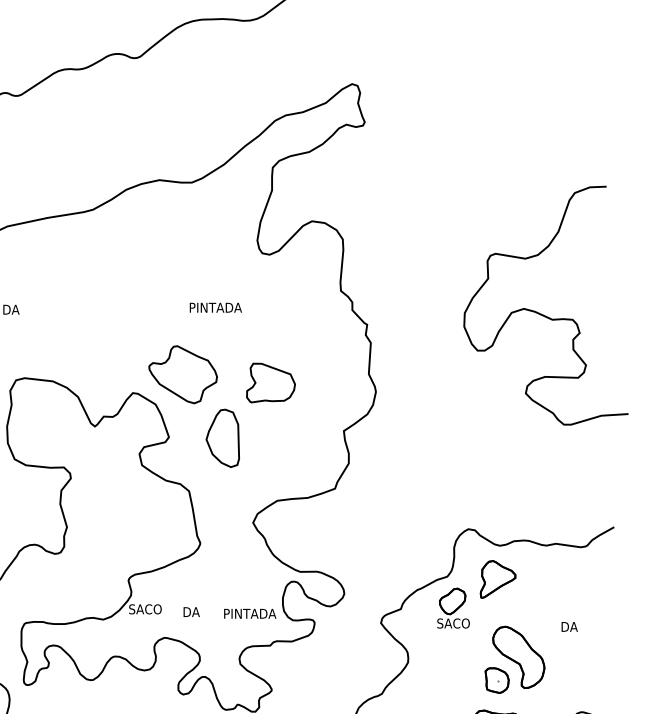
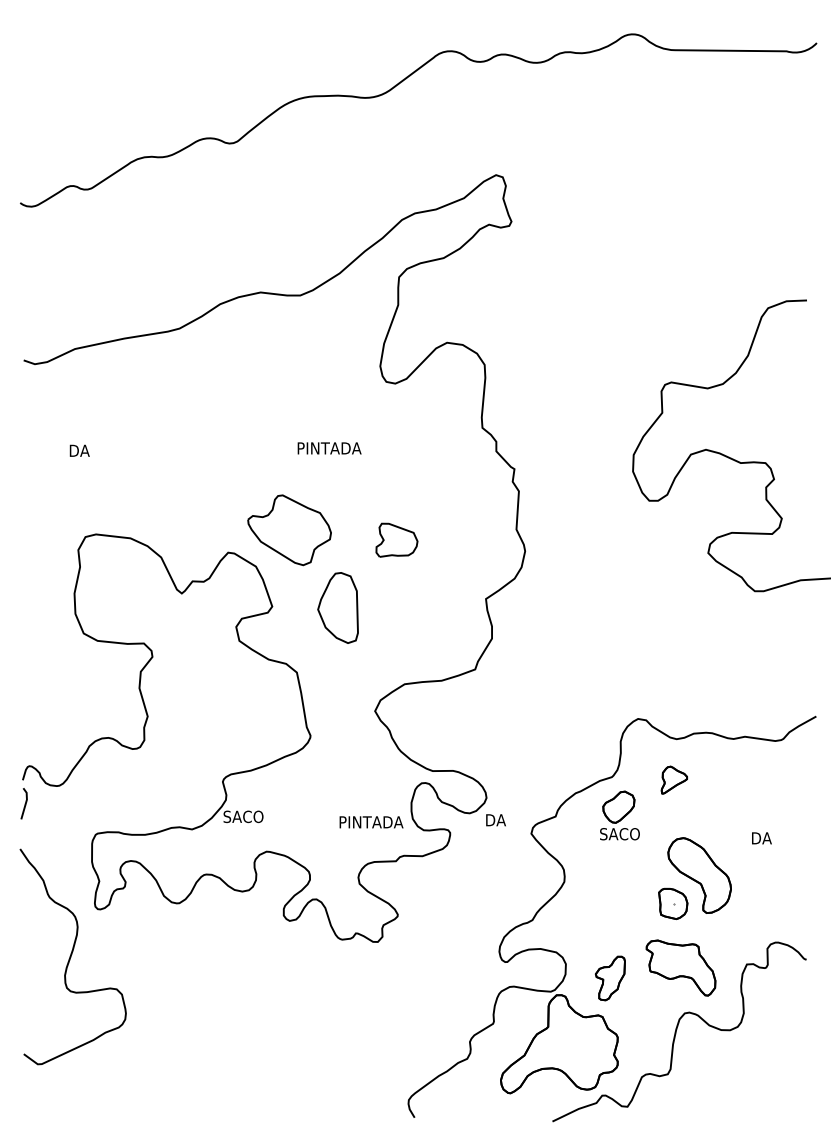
part: (270, 382) -> (396, 539), size x0.7
part: (498, 578) -> (674, 779), size x0.6
text: (191, 612) -> (495, 820), moved

